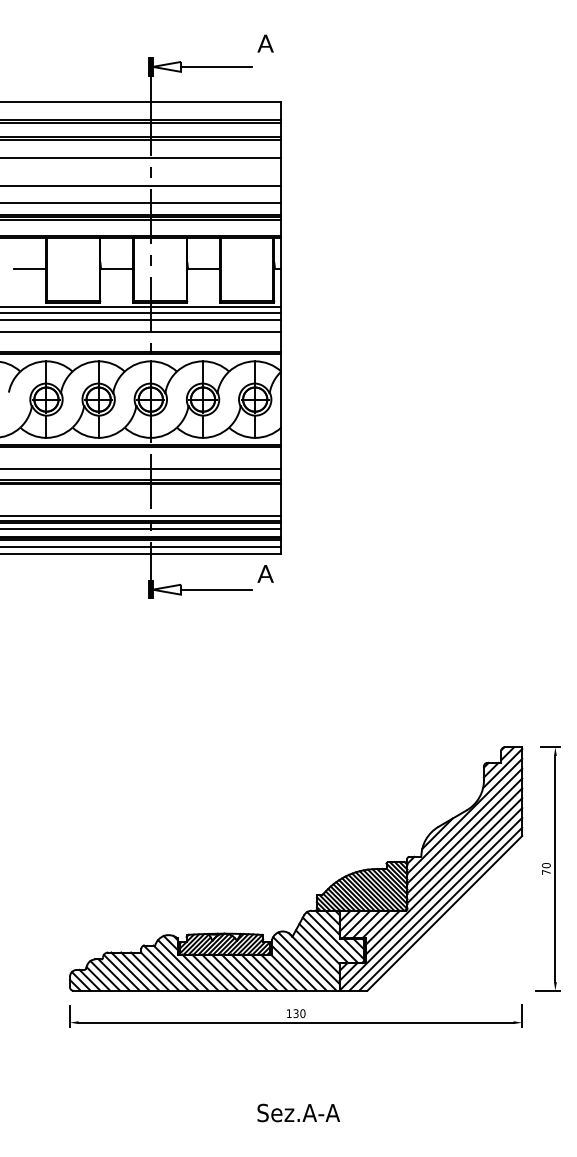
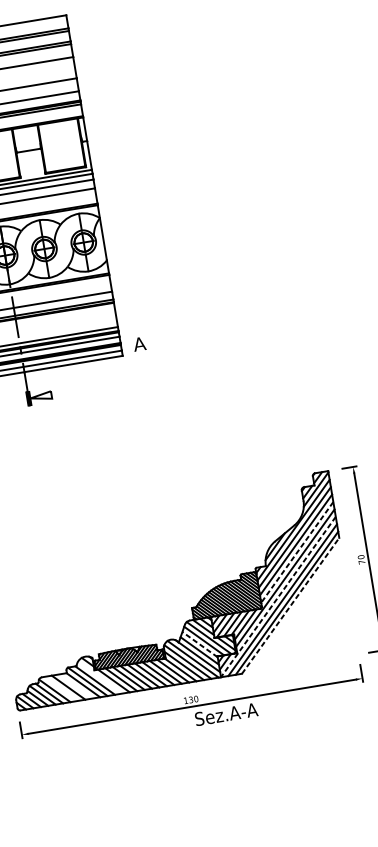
text: (265, 573) -> (139, 343), moved
line: (216, 589) -> (78, 390), removed
line: (464, 846) -> (297, 553), solid -> dashed
line: (430, 899) -> (278, 597), solid -> dashed
line: (445, 913) -> (291, 605), solid -> dashed
line: (319, 943) -> (200, 644), solid -> dashed
line: (183, 965) -> (100, 677), removed
line: (130, 971) -> (61, 688), removed
line: (150, 971) -> (76, 686), removed
text: (298, 1112) -> (226, 714), moved

